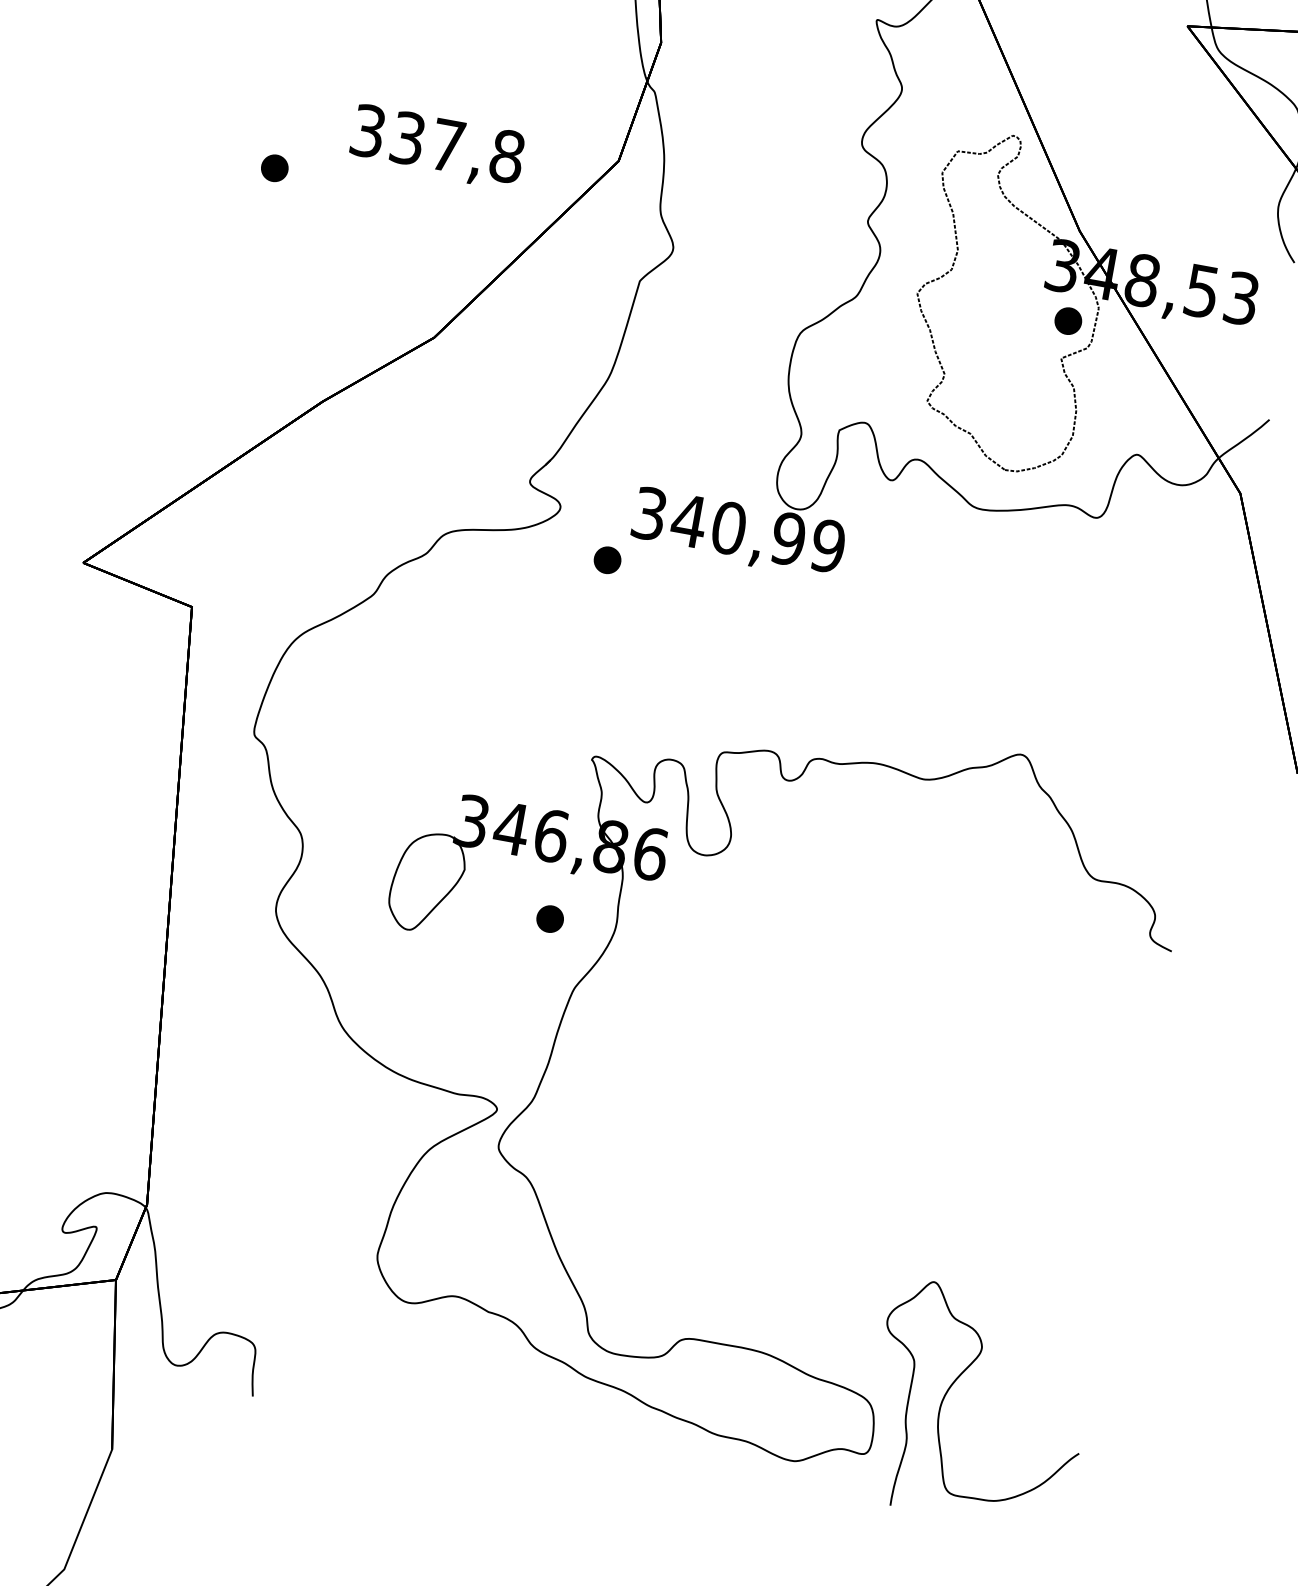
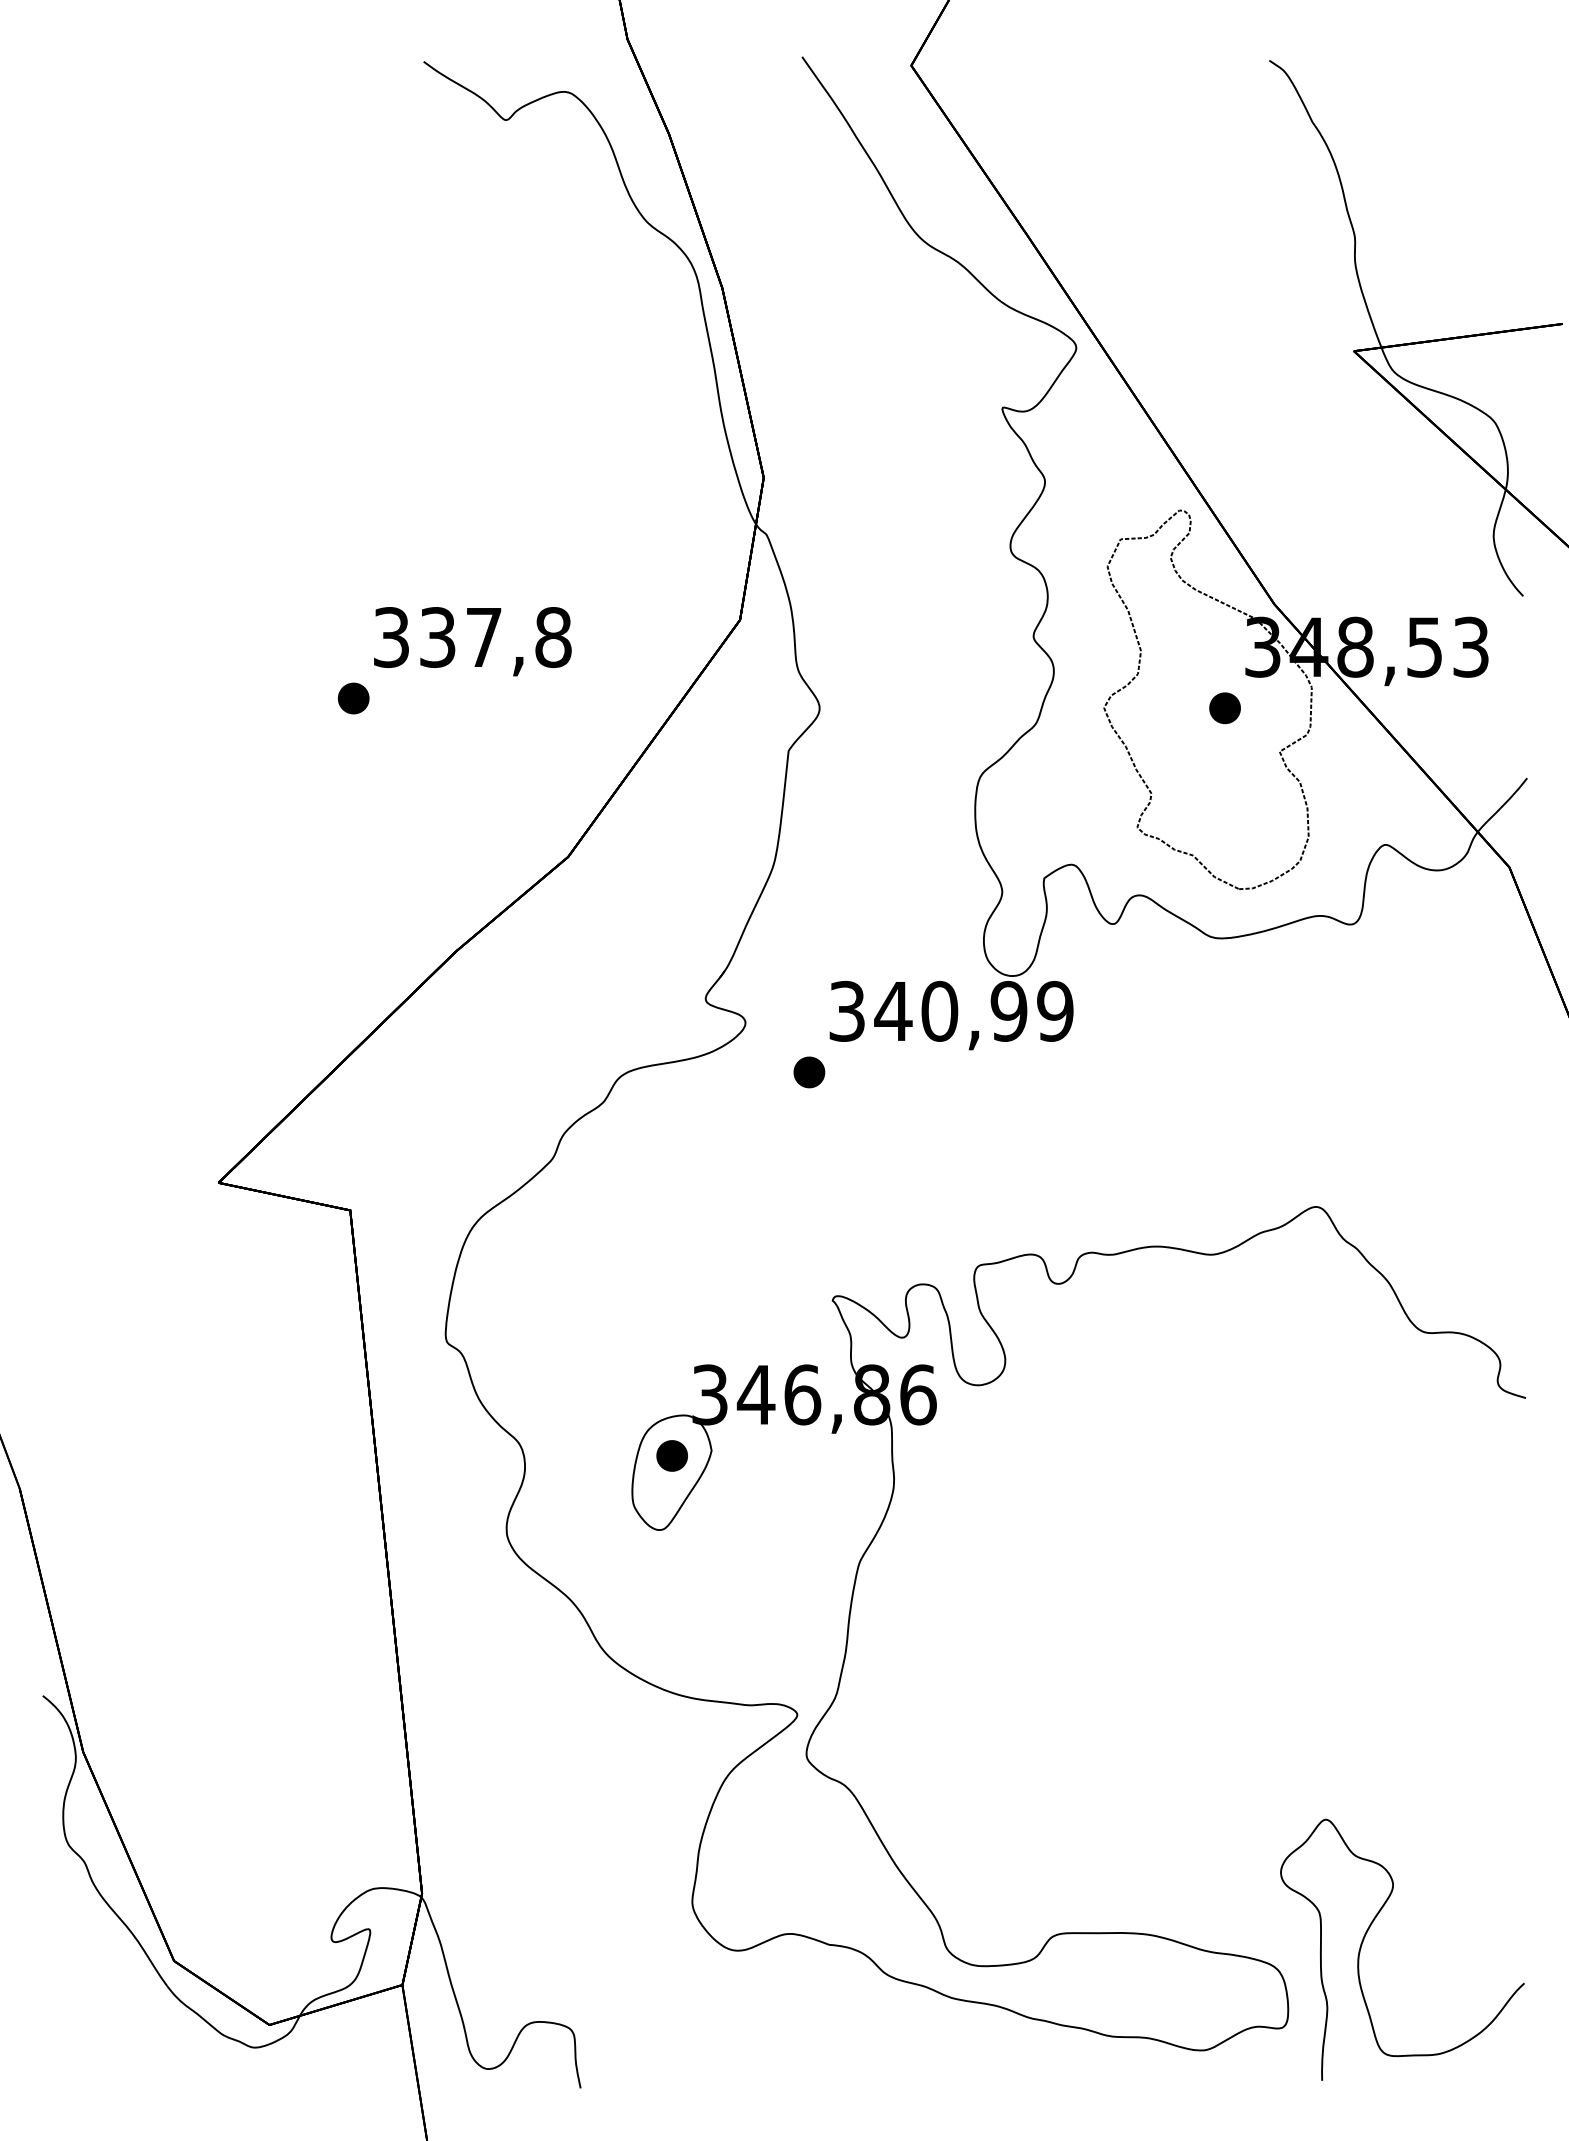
text: (437, 147) -> (472, 641), moved
part: (1067, 321) -> (1224, 708), moved
part: (549, 918) -> (671, 1455), moved

